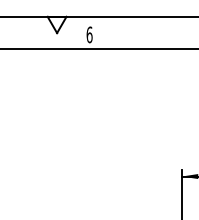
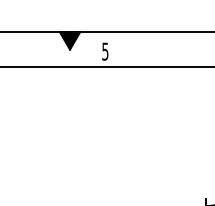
fill: (56, 24) -> (69, 40), added
text: (89, 34) -> (105, 51), 6 -> 5

